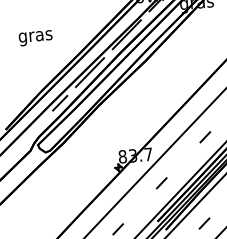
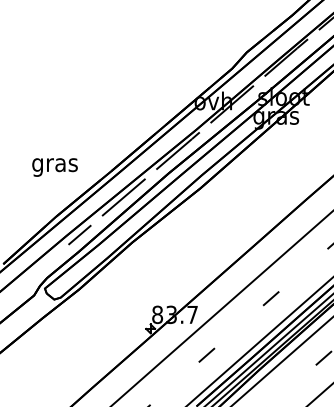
text: (35, 38) -> (54, 167), moved

